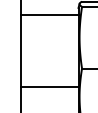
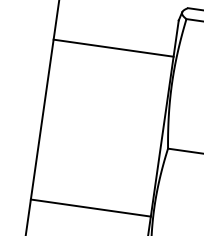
line: (49, 15) -> (112, 48), moved
line: (49, 87) -> (89, 207), moved

